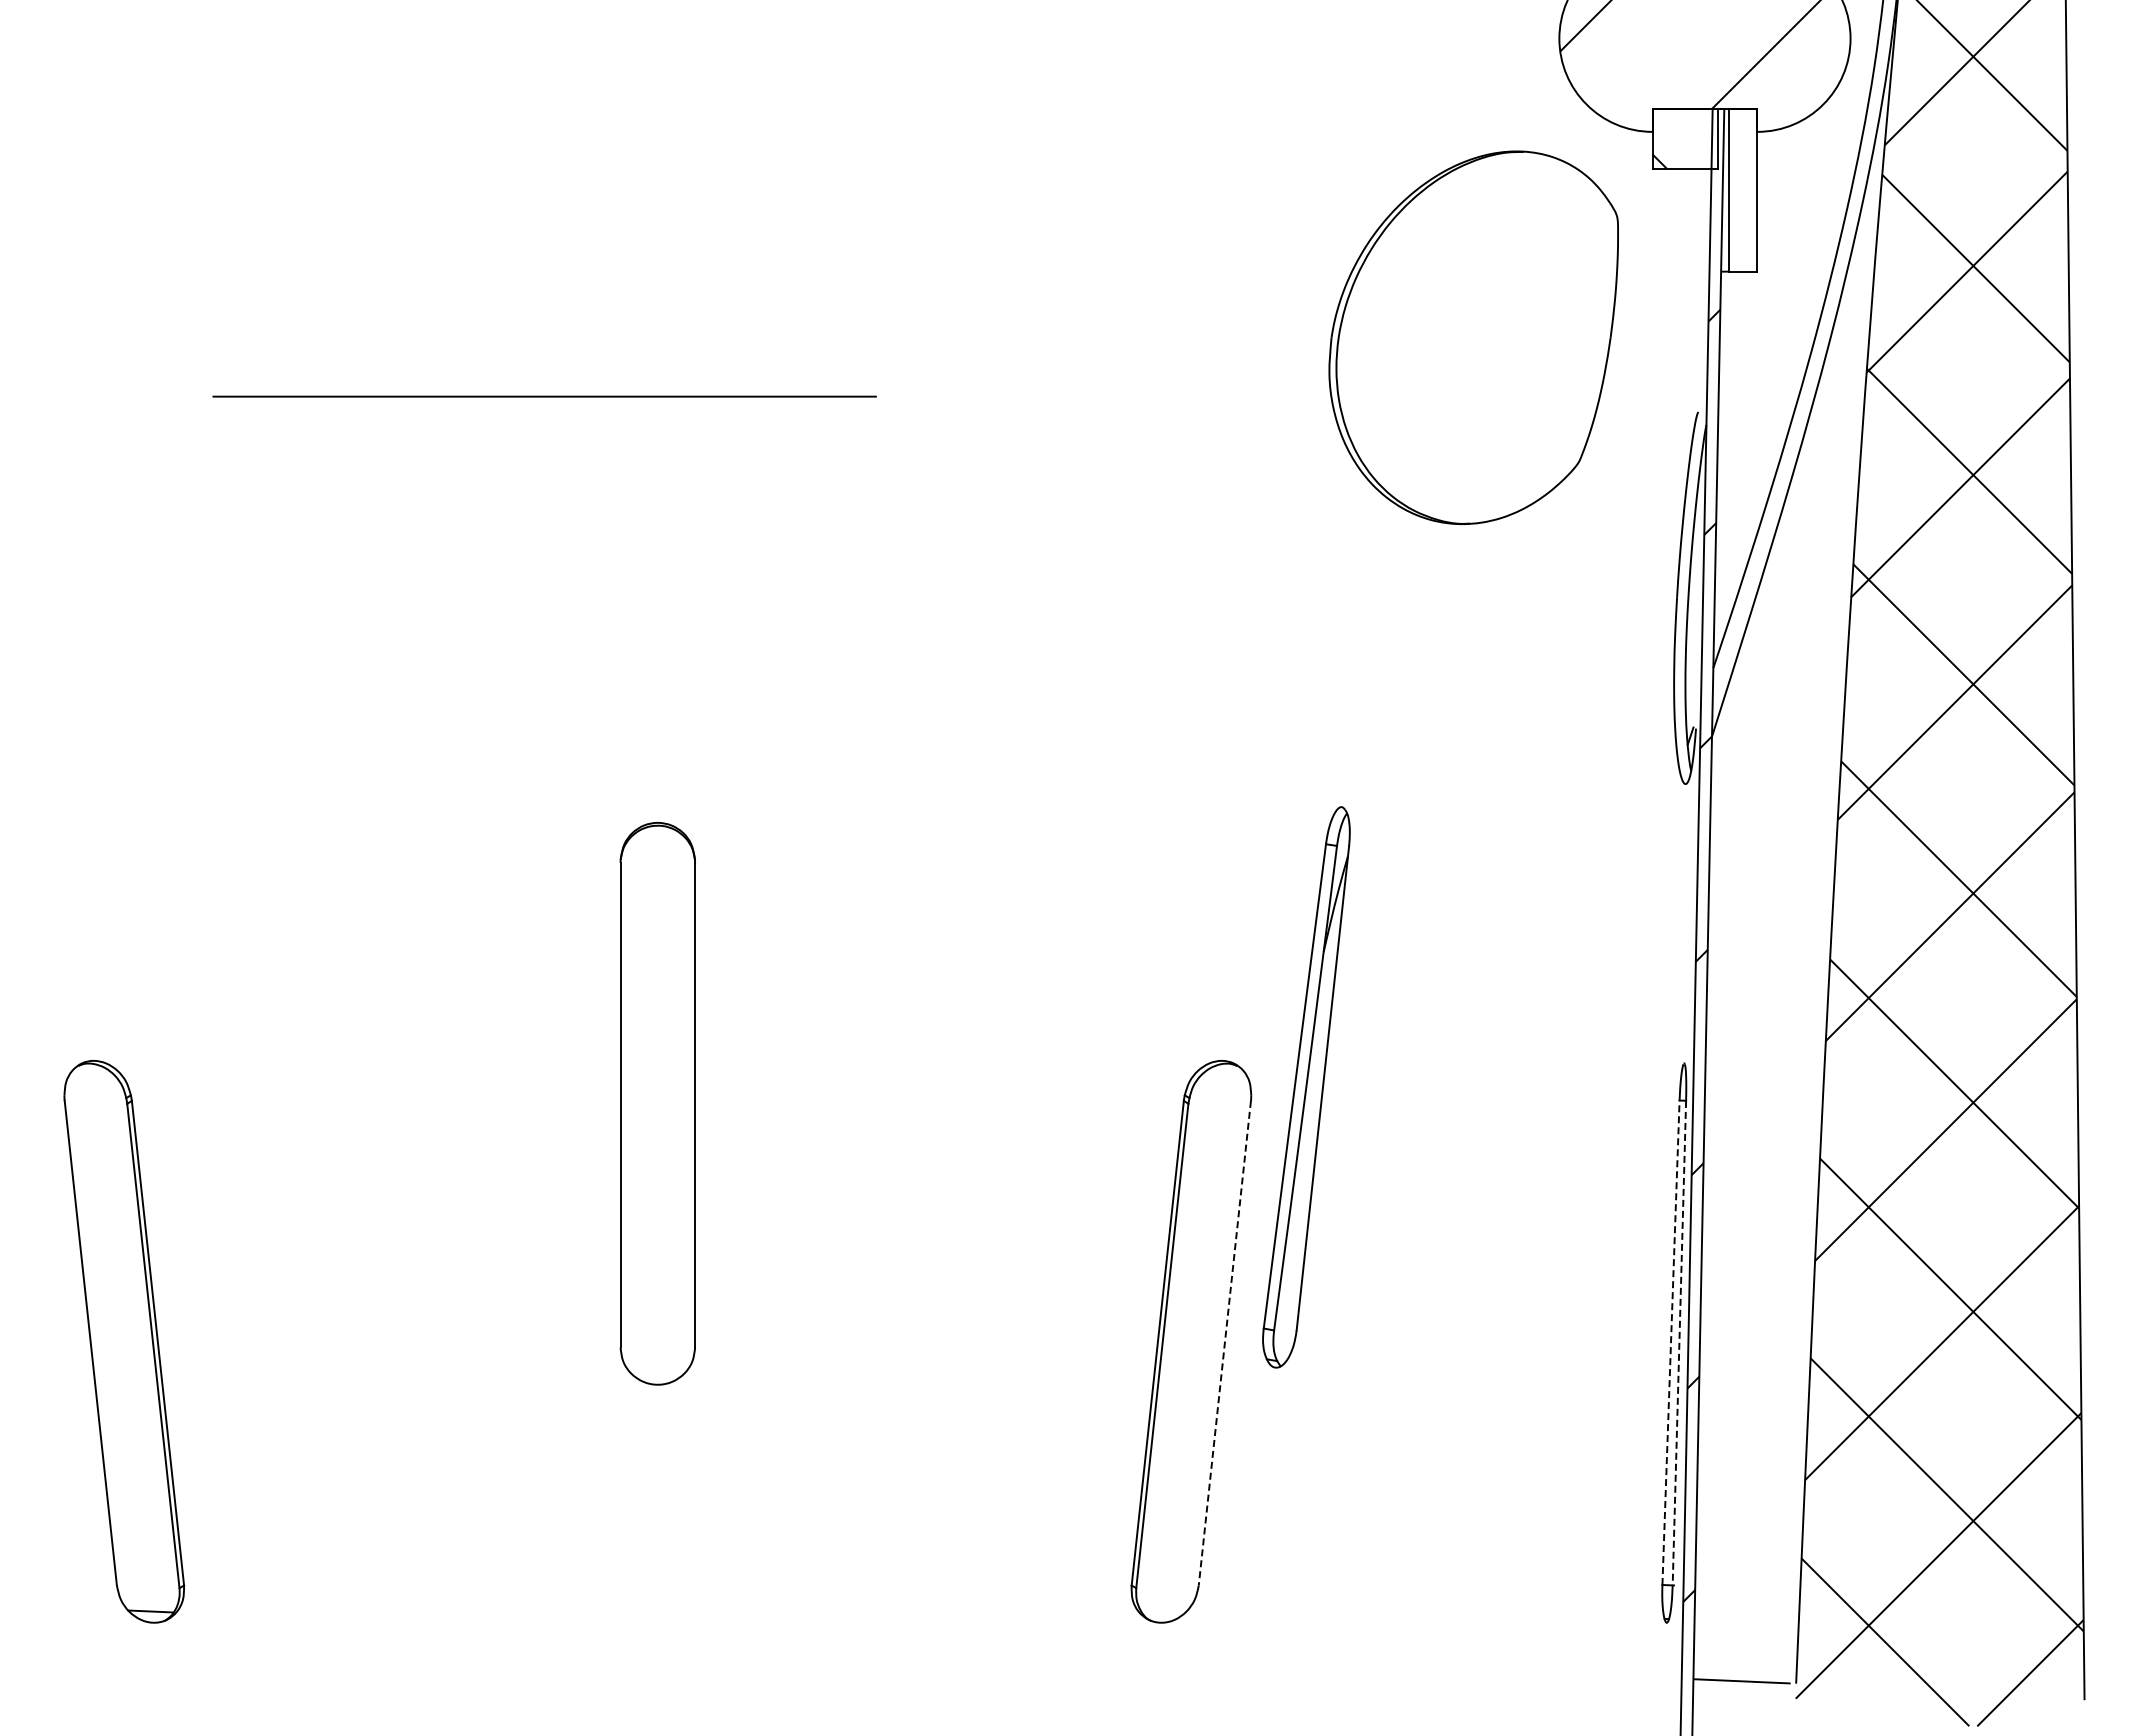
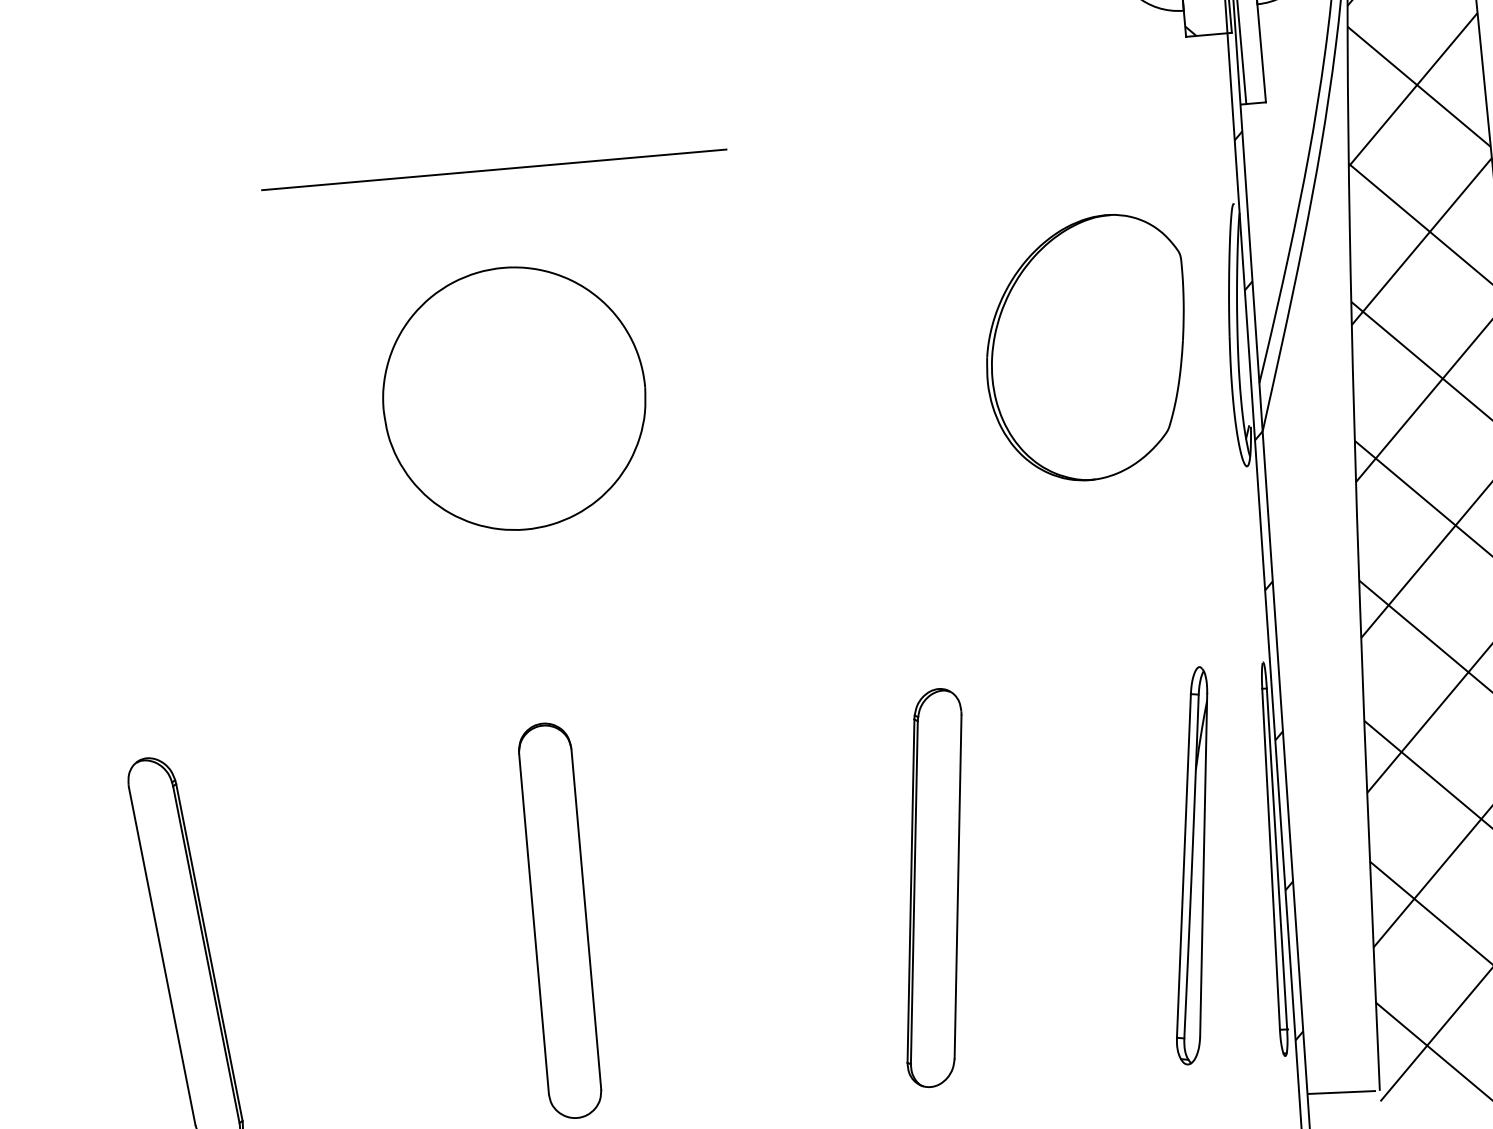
part: (1473, 337) -> (1086, 348), moved
line: (544, 396) -> (494, 169), moved
part: (657, 597) -> (514, 398), added
part: (1306, 1087) -> (1192, 866), moved
part: (657, 1103) -> (559, 920), moved
line: (1671, 1342) -> (1271, 859), dashed -> solid
line: (1224, 1343) -> (957, 887), dashed -> solid
line: (1679, 1343) -> (1277, 859), dashed -> solid

